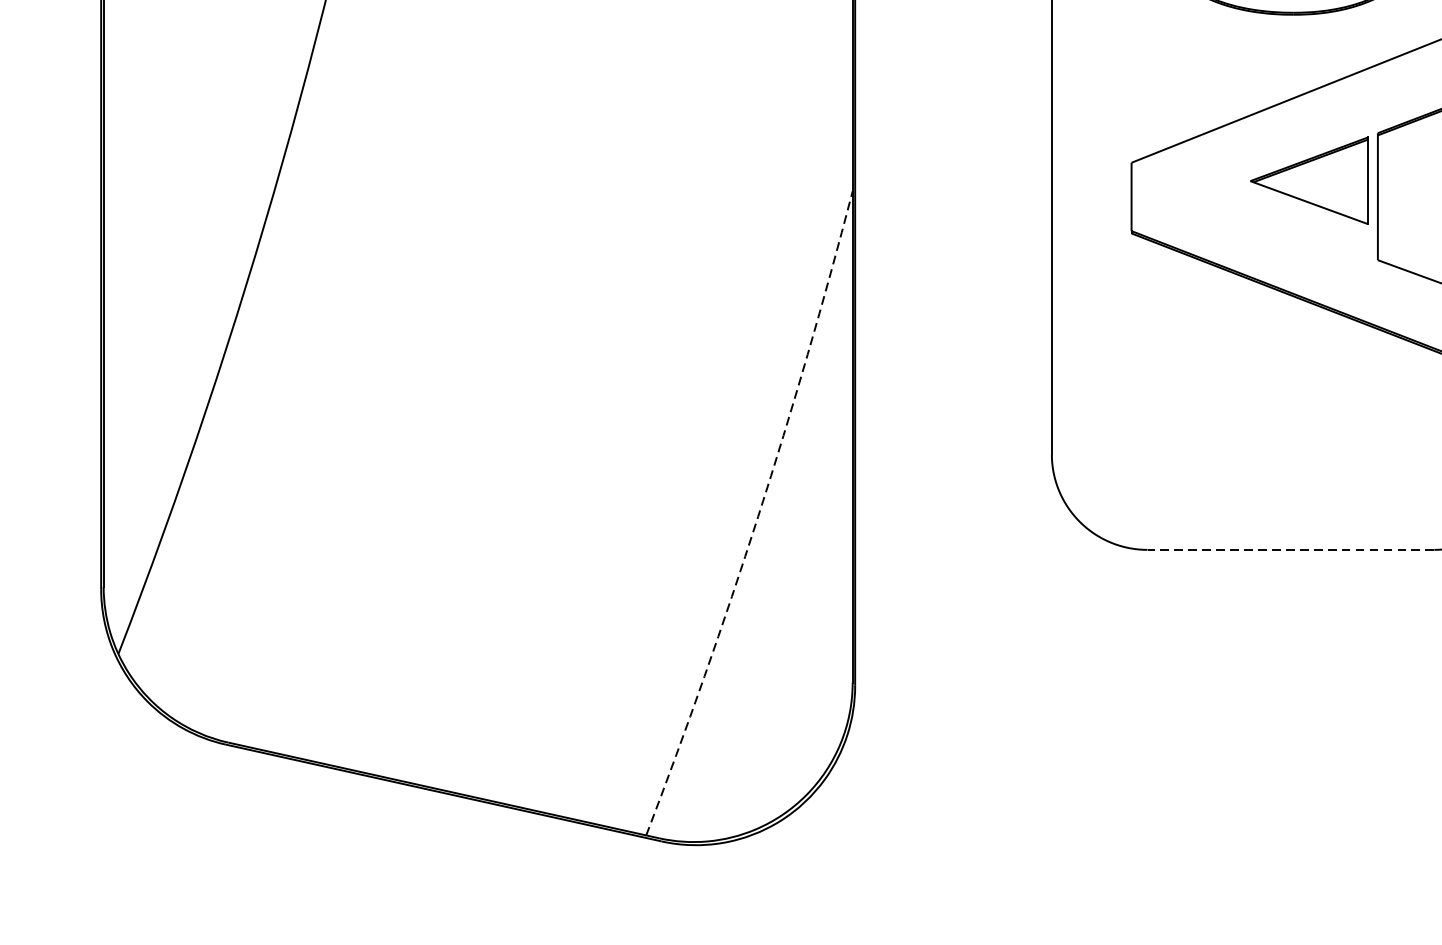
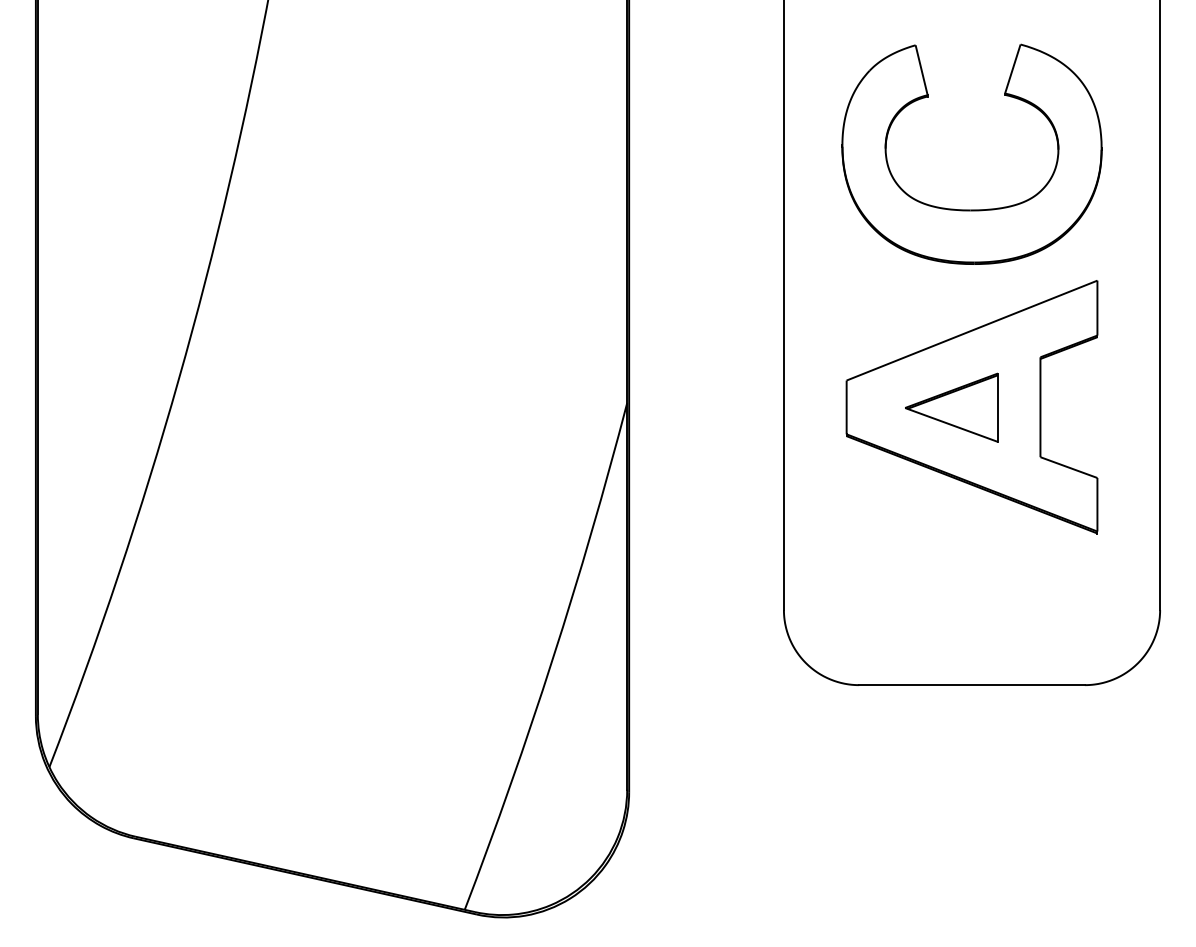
part: (1309, 180) -> (951, 407), moved
arc: (757, 516) -> (552, 658), dashed -> solid
line: (1291, 550) -> (972, 685), dashed -> solid

